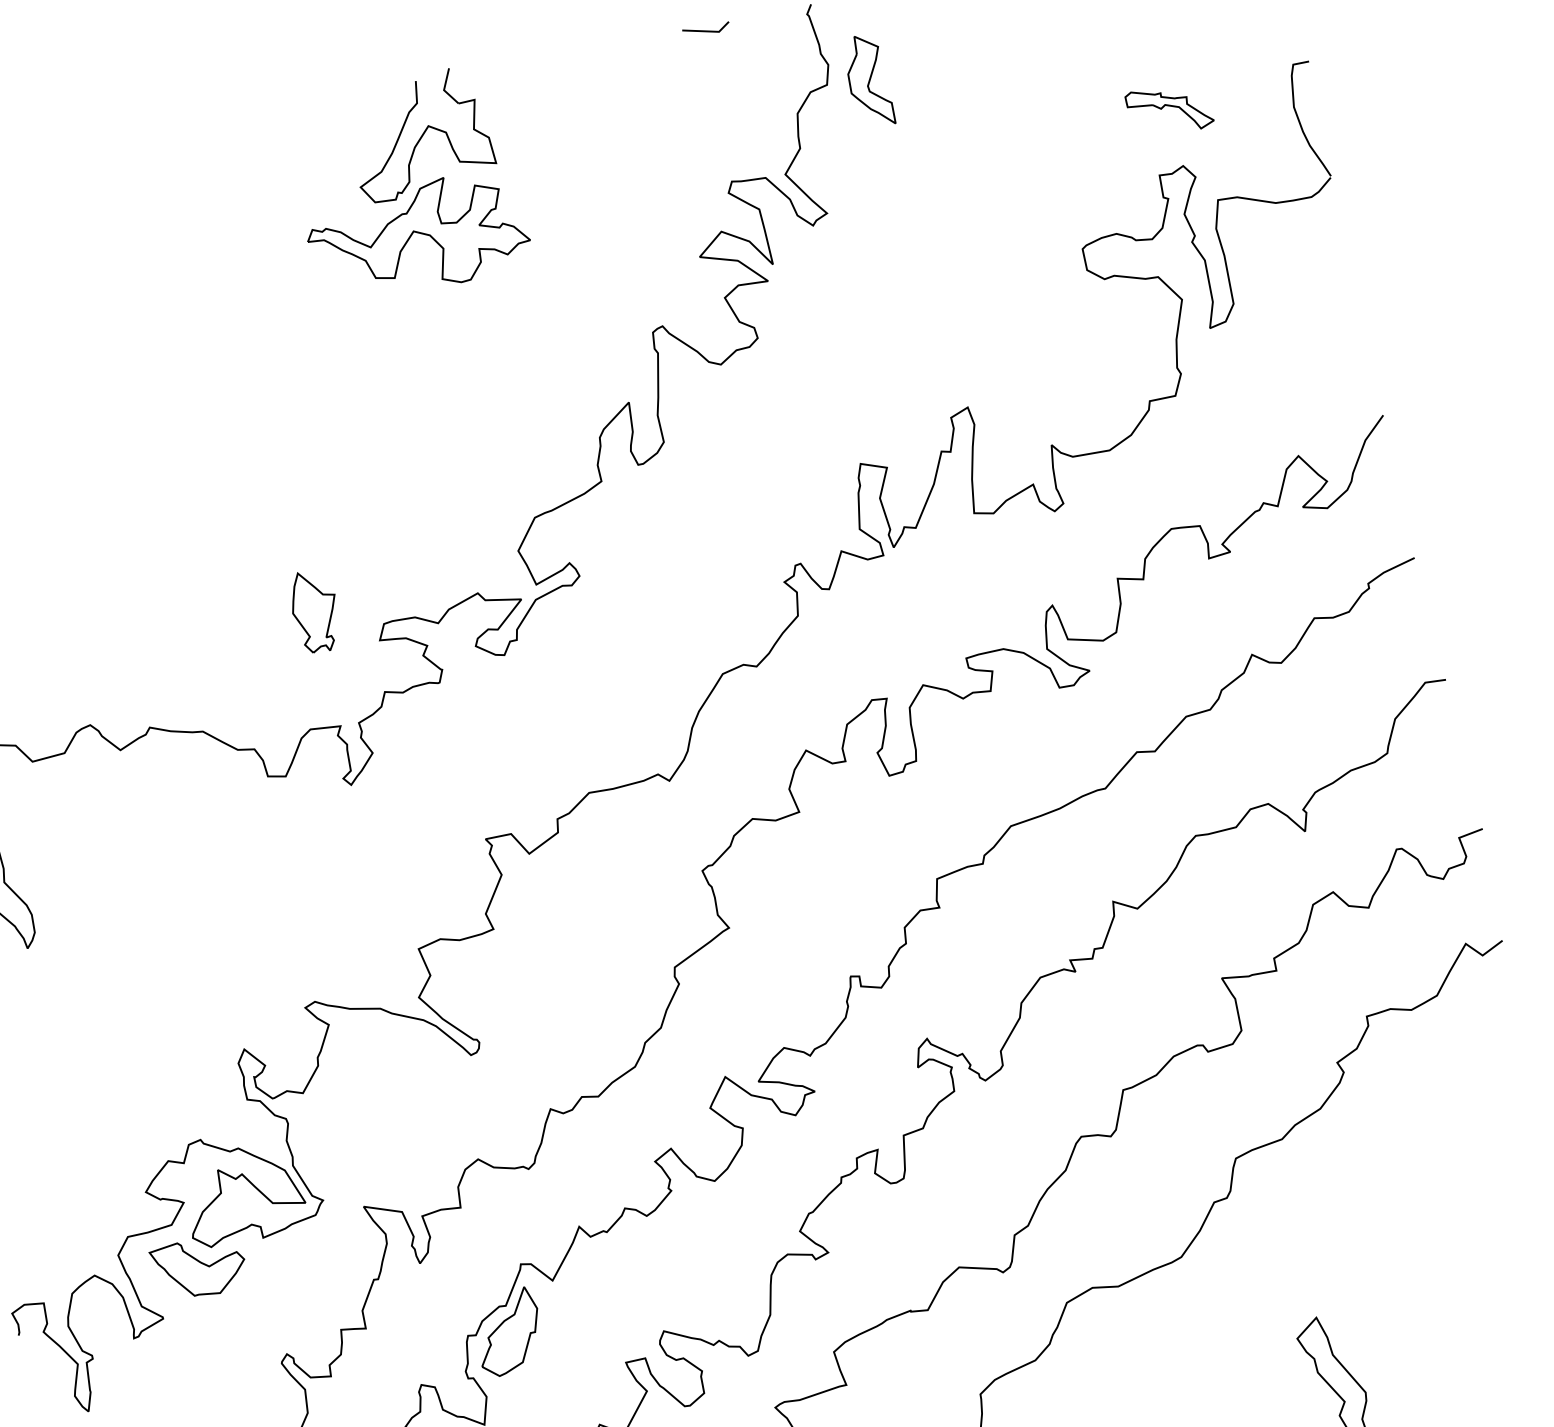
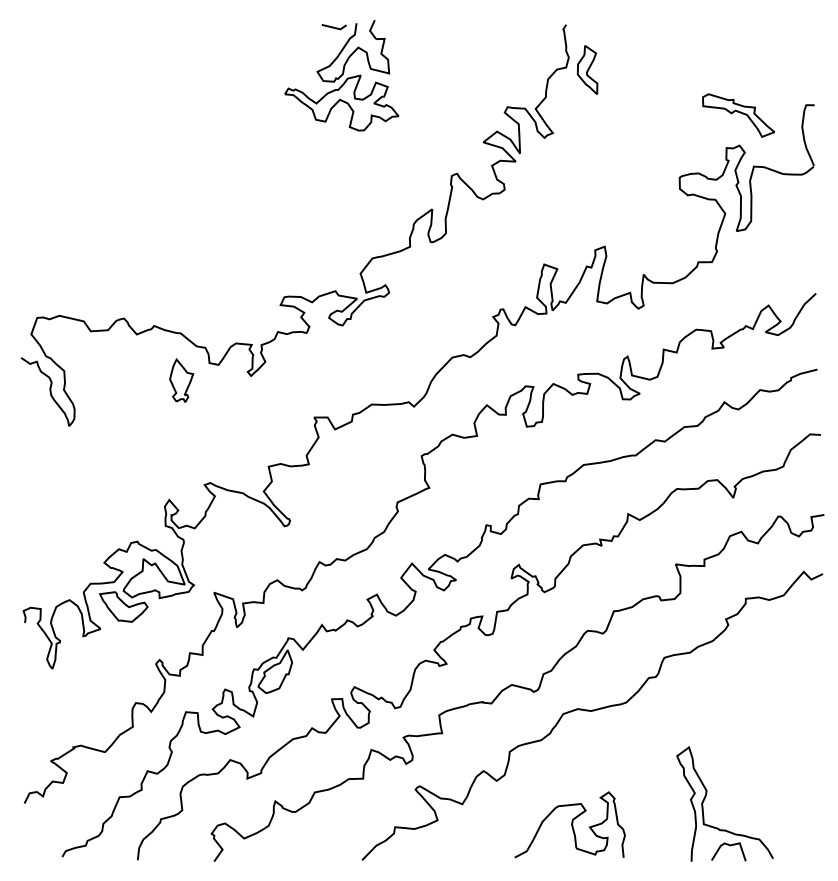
line: (705, 31) -> (333, 27), moved
part: (1169, 109) -> (738, 115), size x1.67
part: (314, 611) -> (181, 380), moved

